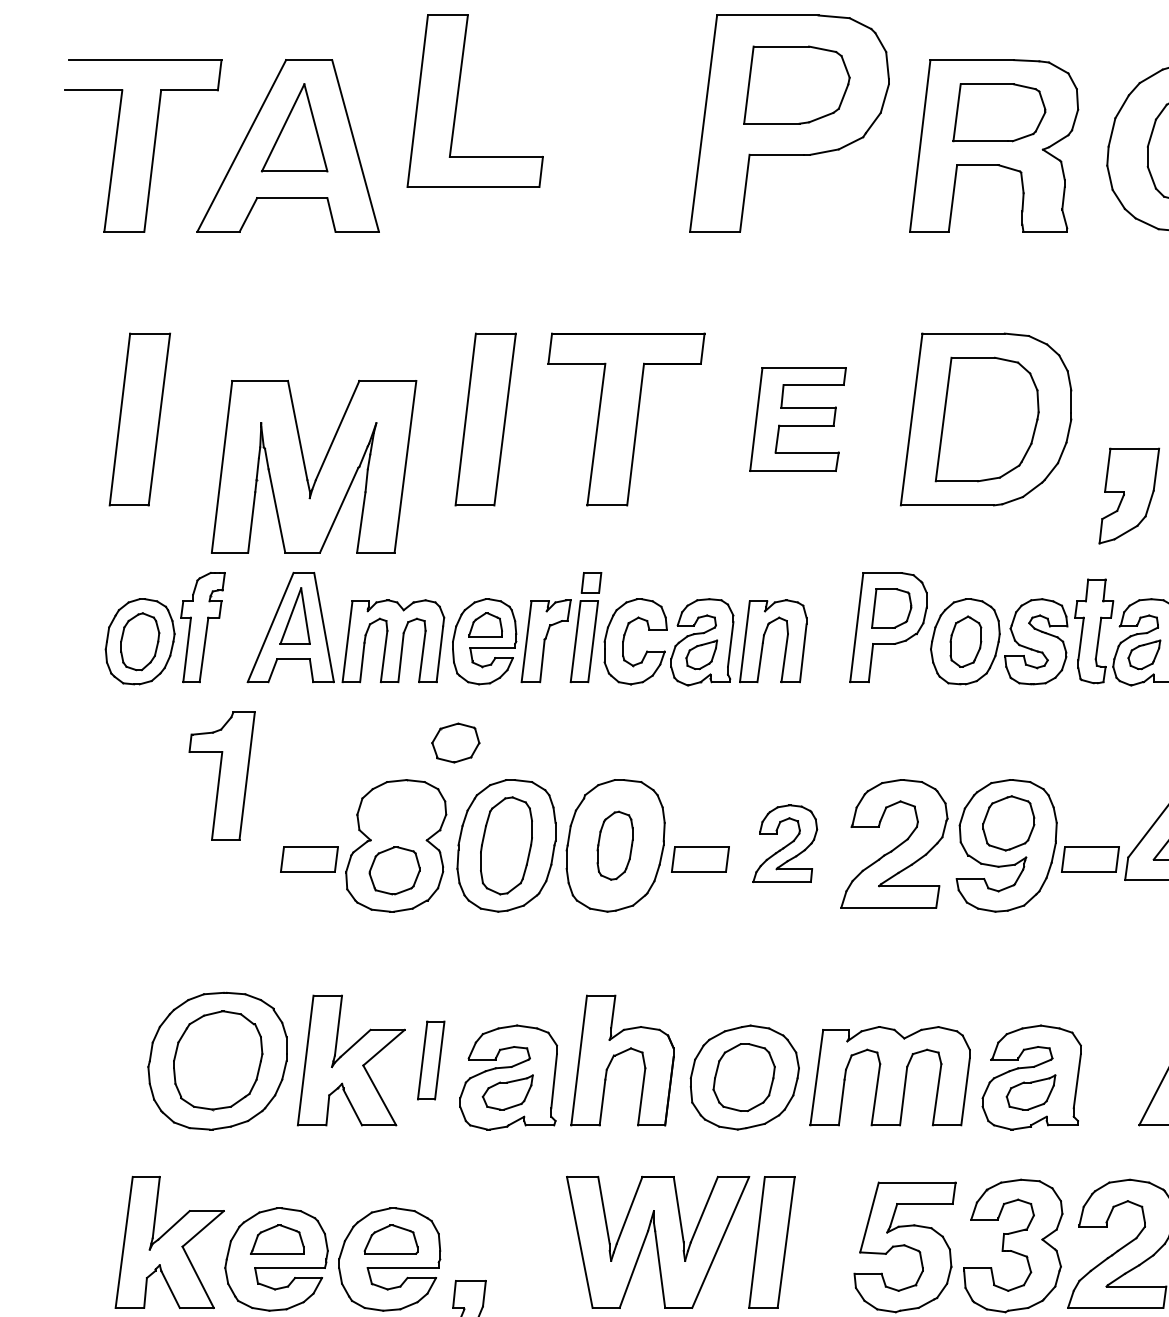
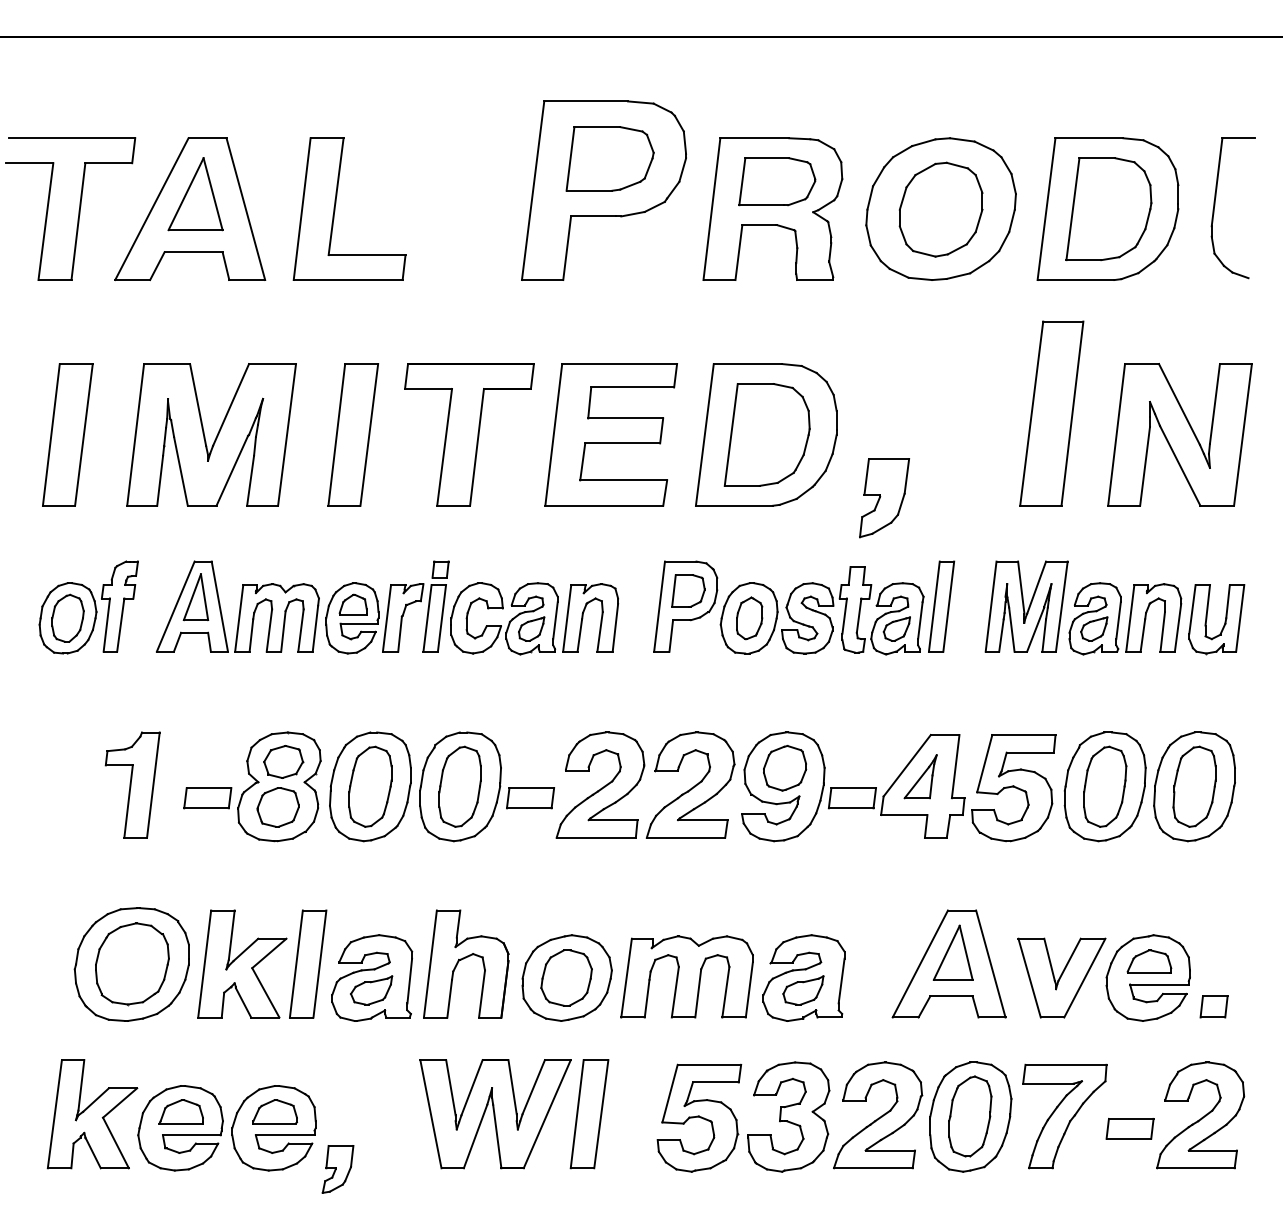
part: (459, 94) -> (336, 203), moved
part: (797, 419) -> (610, 434), size x1.67
part: (313, 466) -> (211, 434), moved
part: (455, 742) -> (283, 761), moved
part: (221, 775) -> (132, 784), moved
part: (785, 843) -> (600, 784), size x1.67
part: (614, 845) -> (459, 786), size x1.43
part: (431, 1059) -> (308, 963), size x1.67

